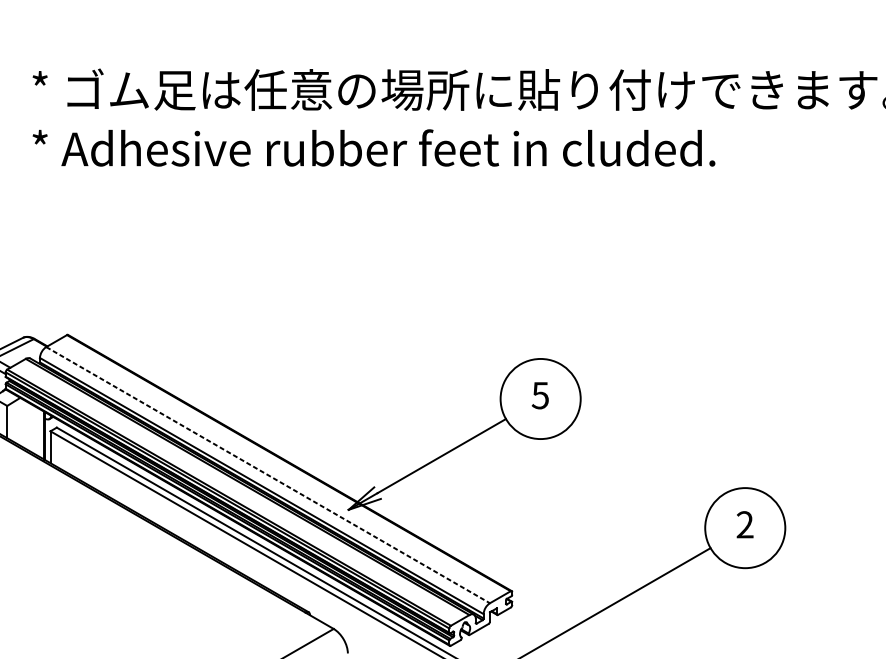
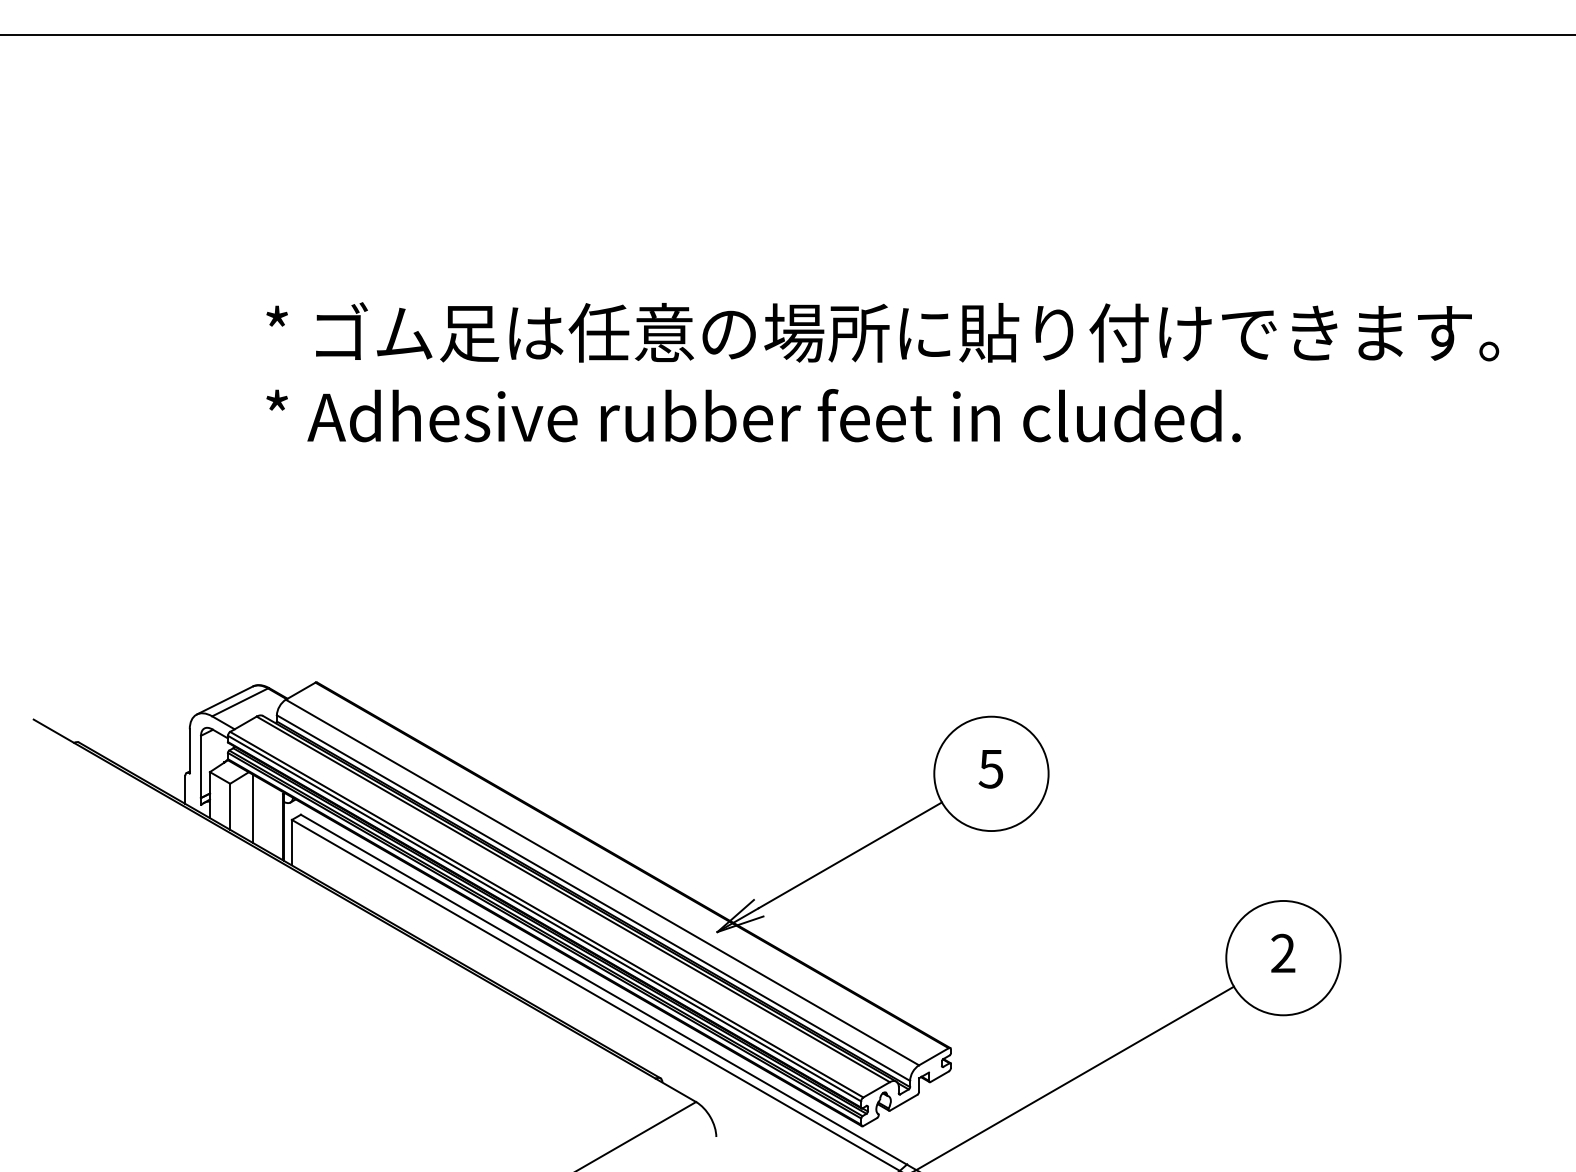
line: (22, 423) -> (252, 808), added
line: (268, 475) -> (602, 882), dashed -> solid

